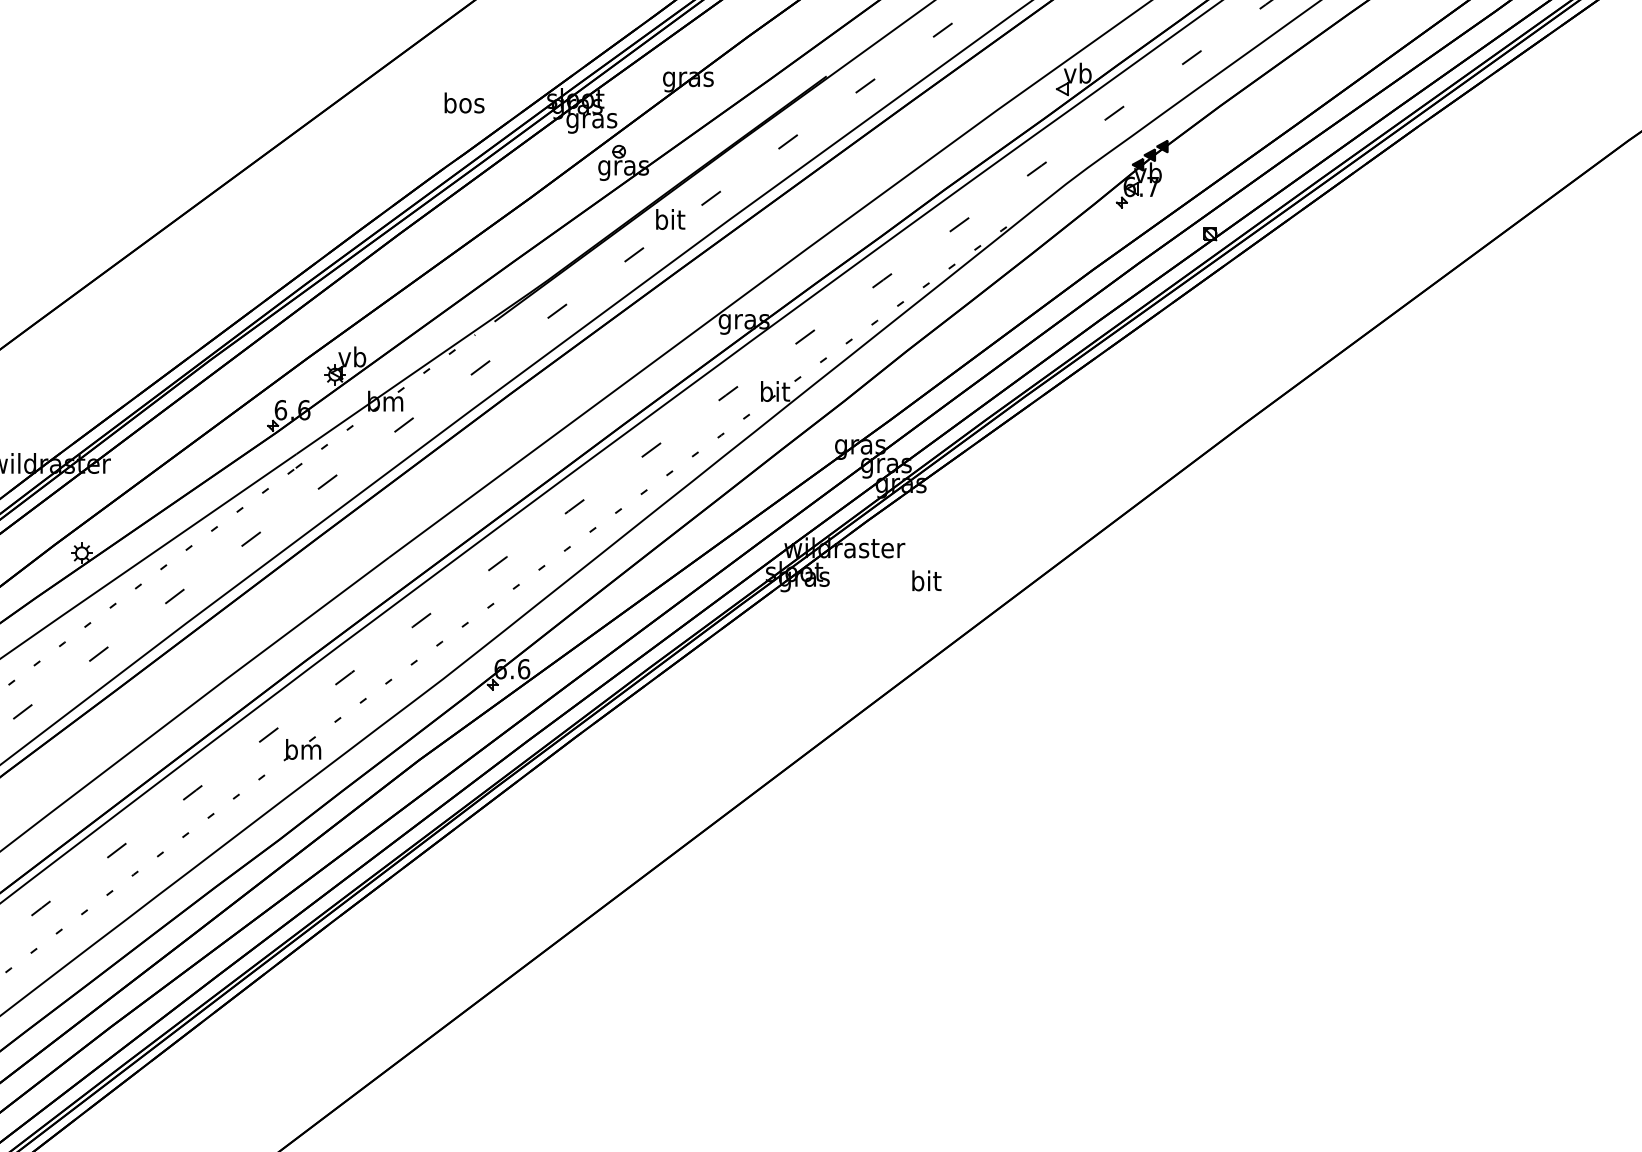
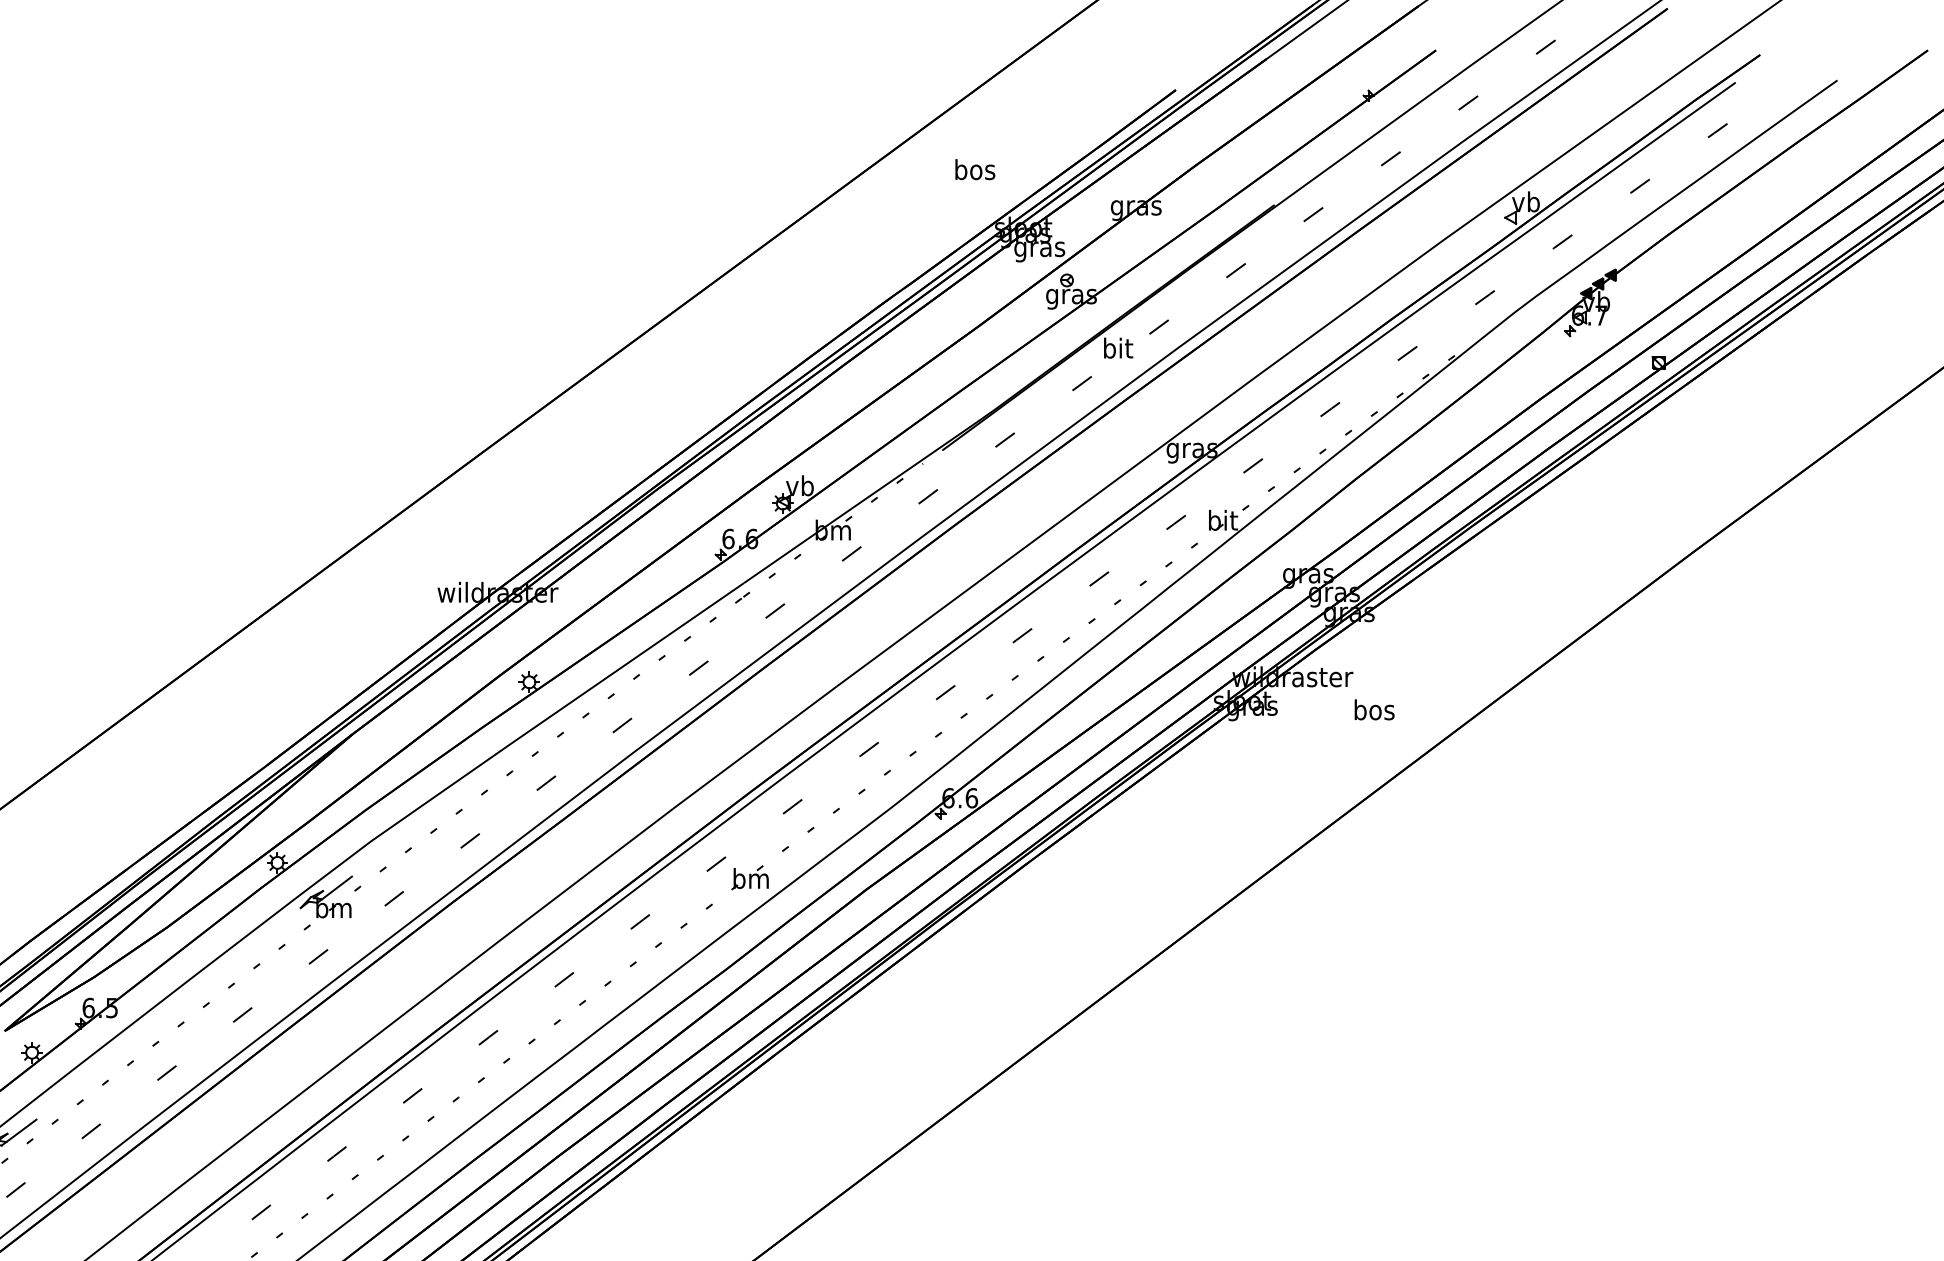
text: (464, 102) -> (975, 169), moved
text: (926, 580) -> (1374, 709), bit -> bos

